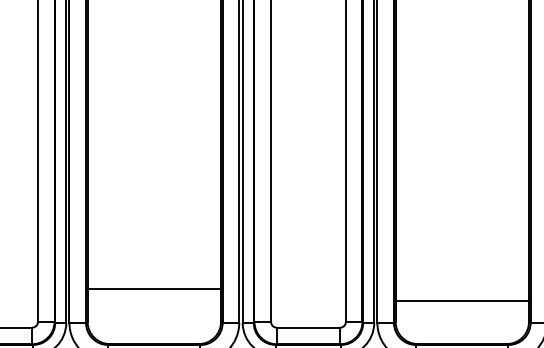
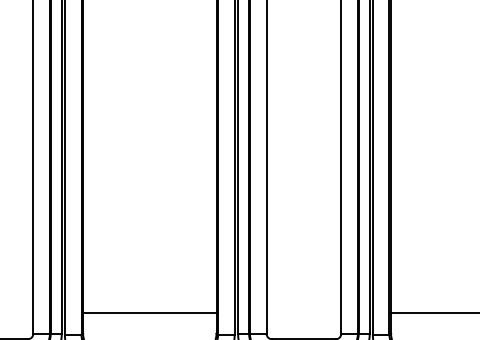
line: (154, 289) -> (149, 313), moved

